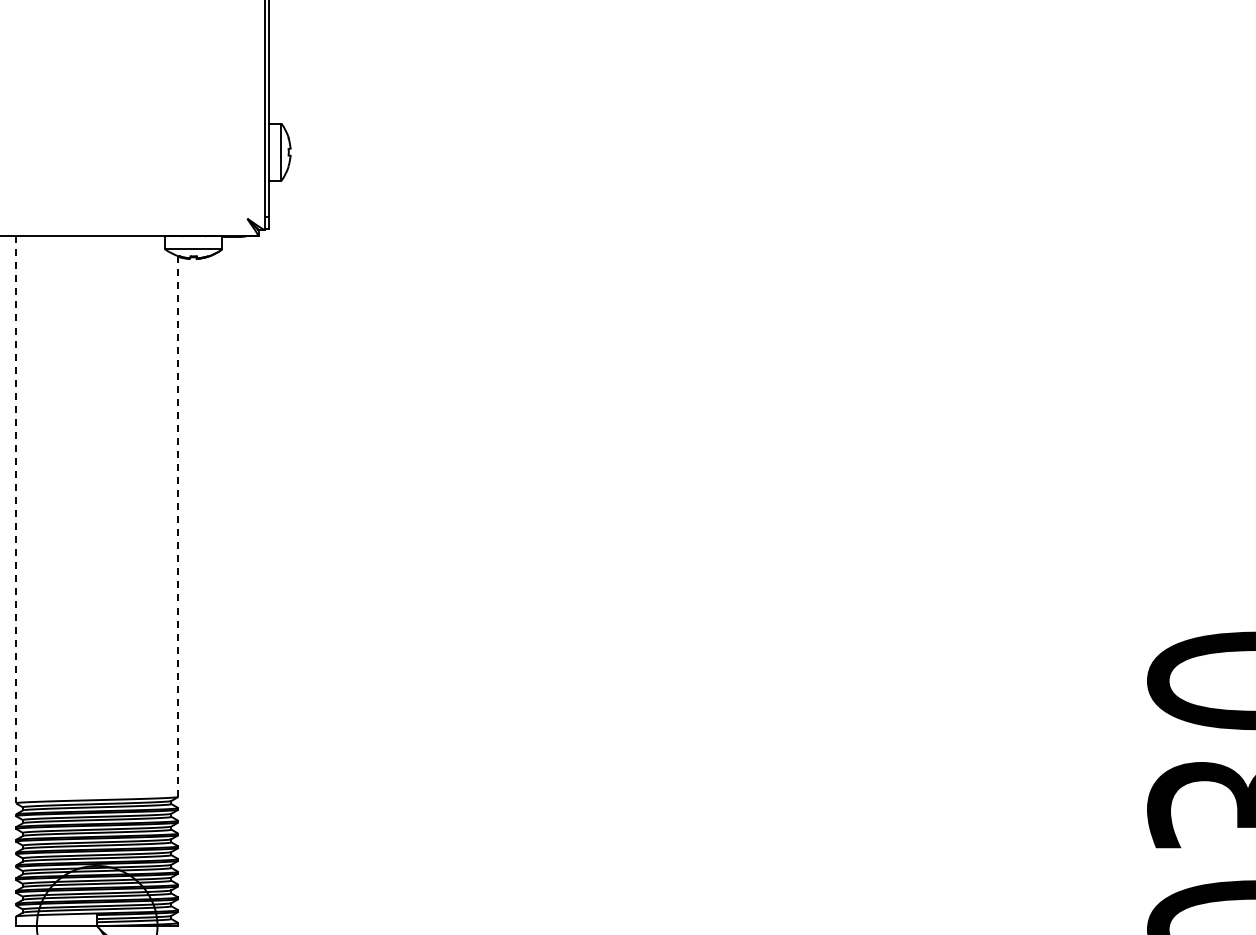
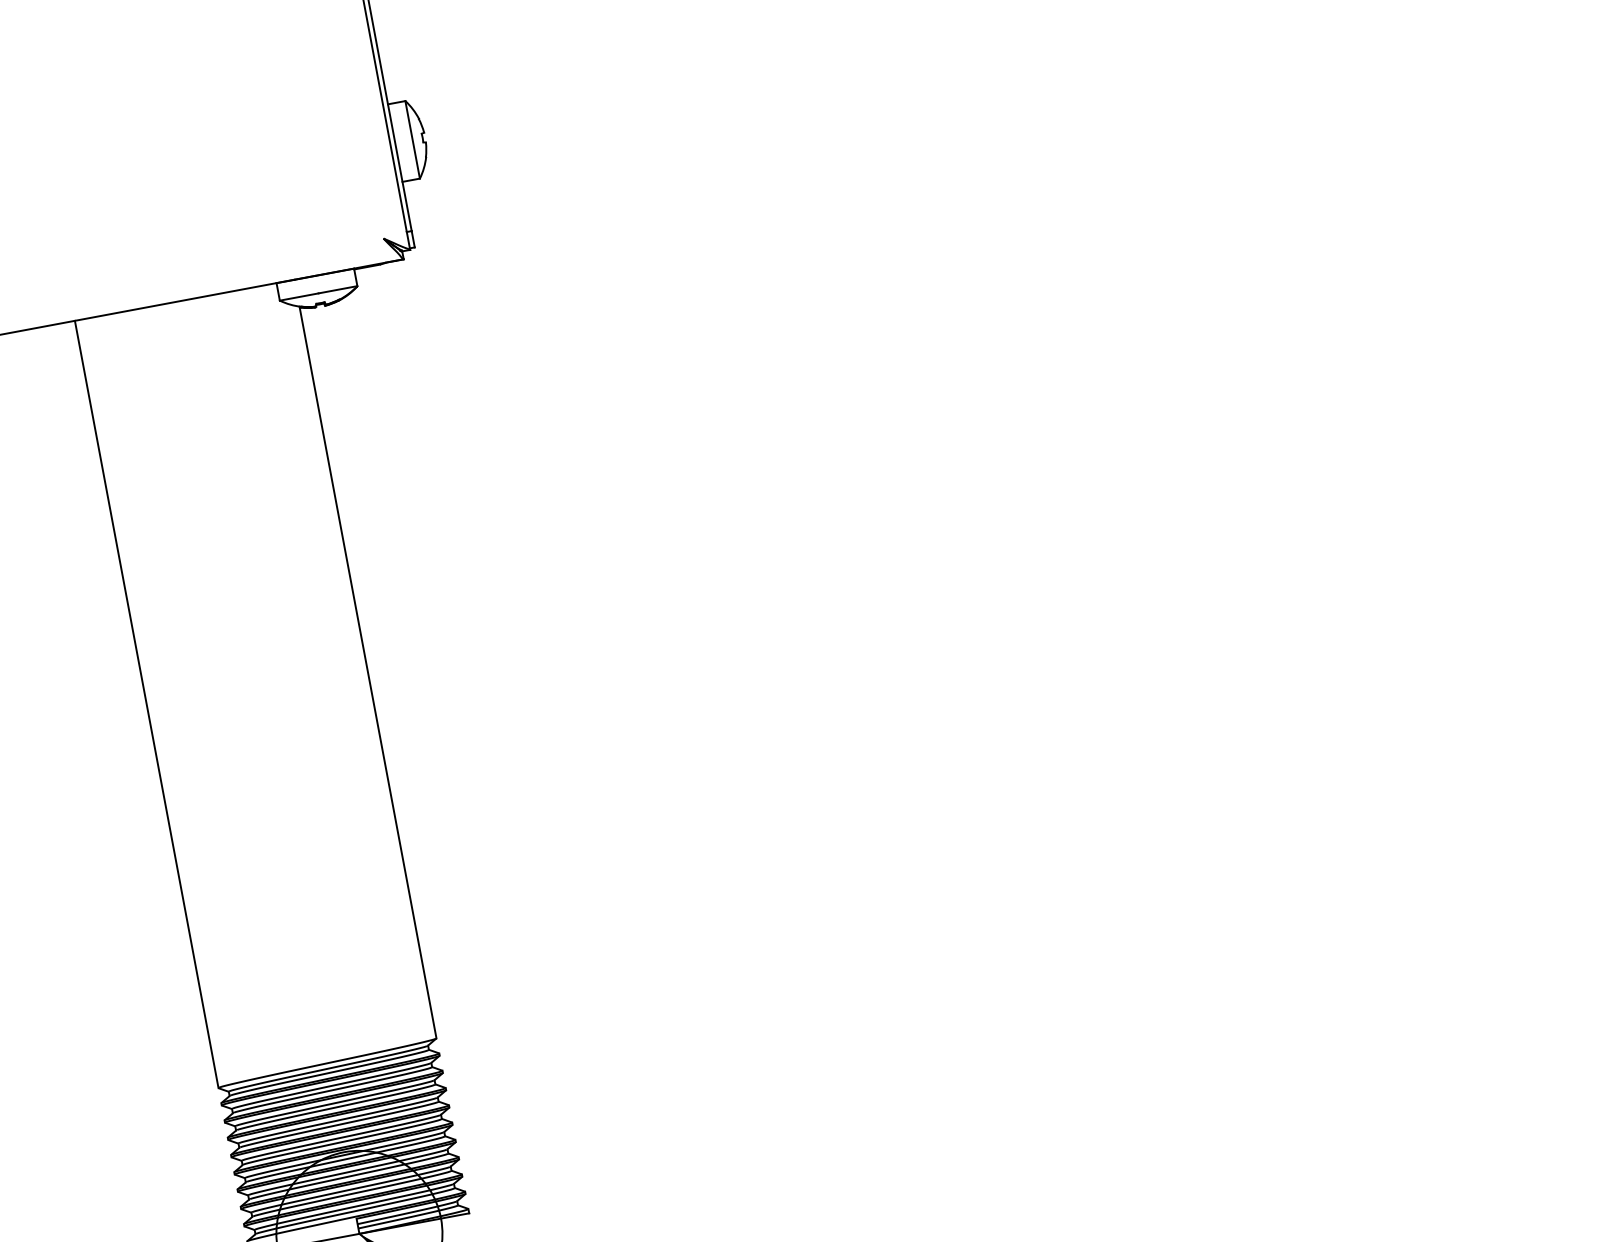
line: (16, 519) -> (147, 703), dashed -> solid
line: (178, 526) -> (368, 672), dashed -> solid

